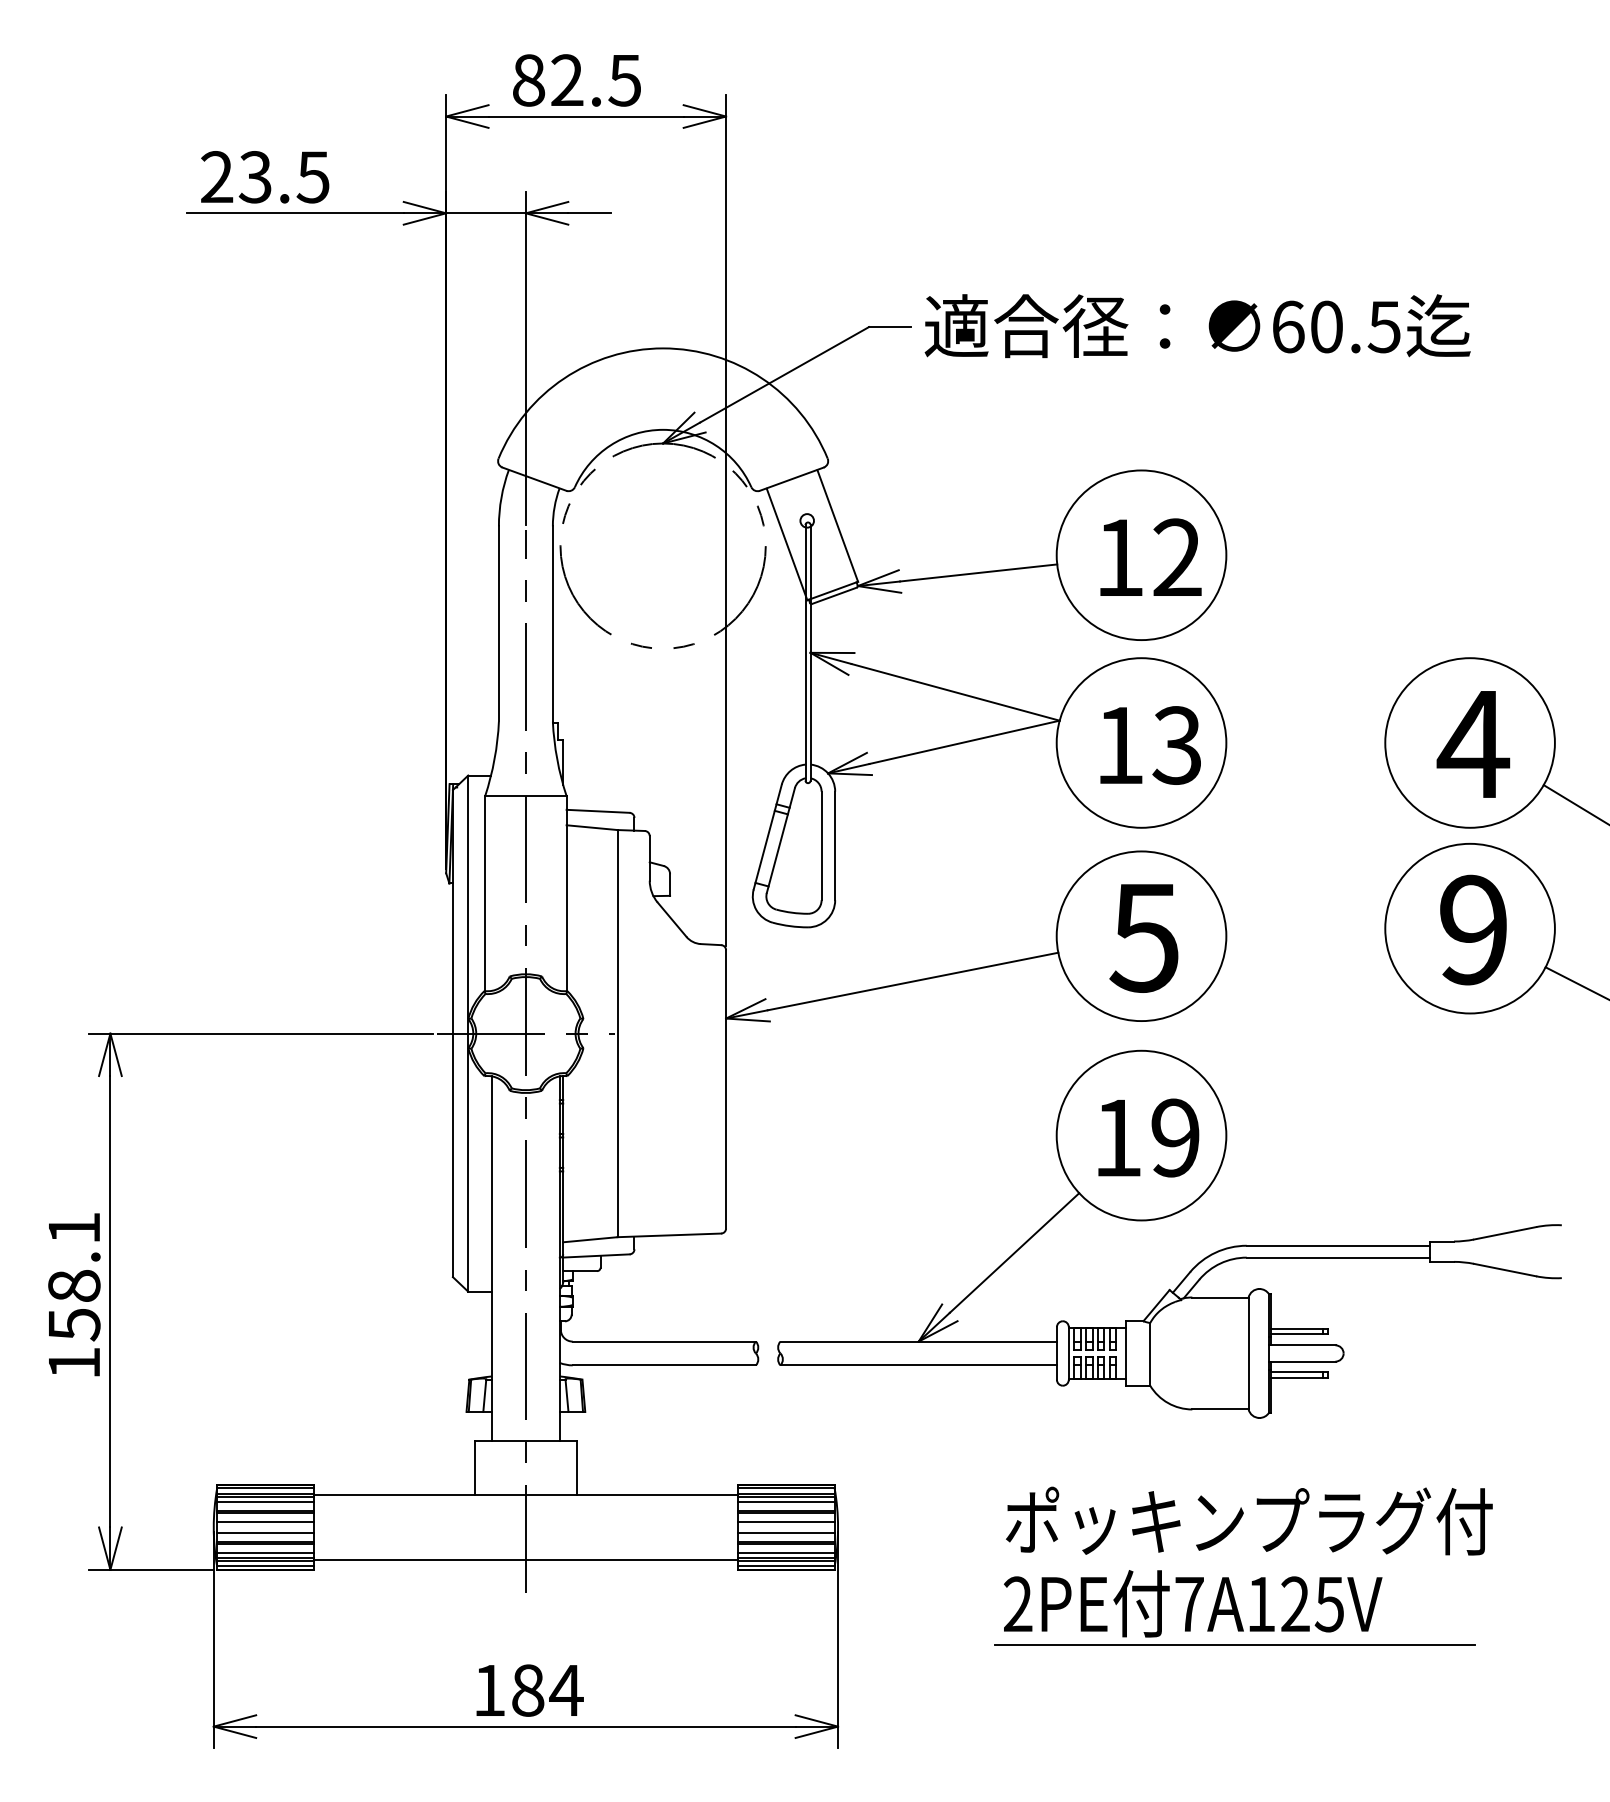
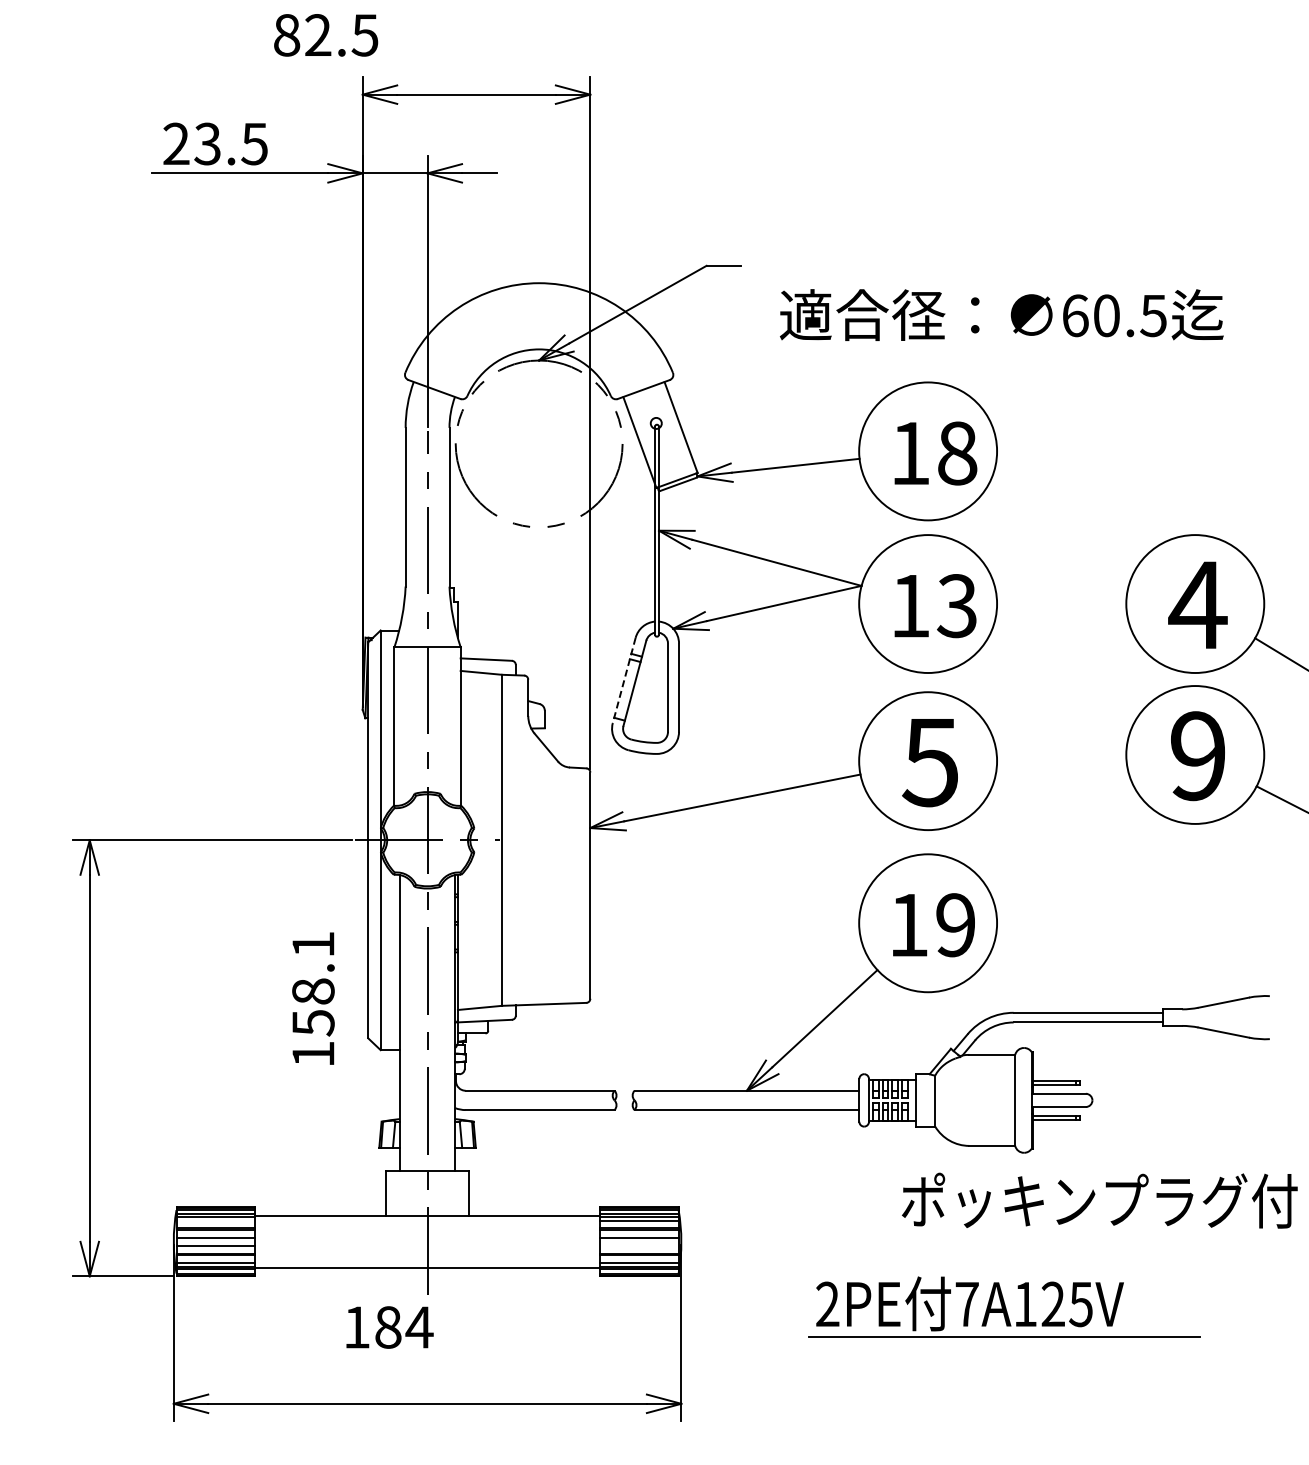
text: (577, 80) -> (326, 35), moved
text: (1197, 325) -> (1001, 314), moved
text: (1177, 557) -> (957, 453), 12 -> 18
line: (768, 838) -> (624, 681), solid -> dashed
text: (74, 1294) -> (313, 998), moved
line: (265, 1502) -> (215, 1221), removed
text: (1248, 1520) -> (1099, 1200), moved
line: (785, 1533) -> (638, 1246), removed
text: (529, 1690) -> (389, 1327), moved

